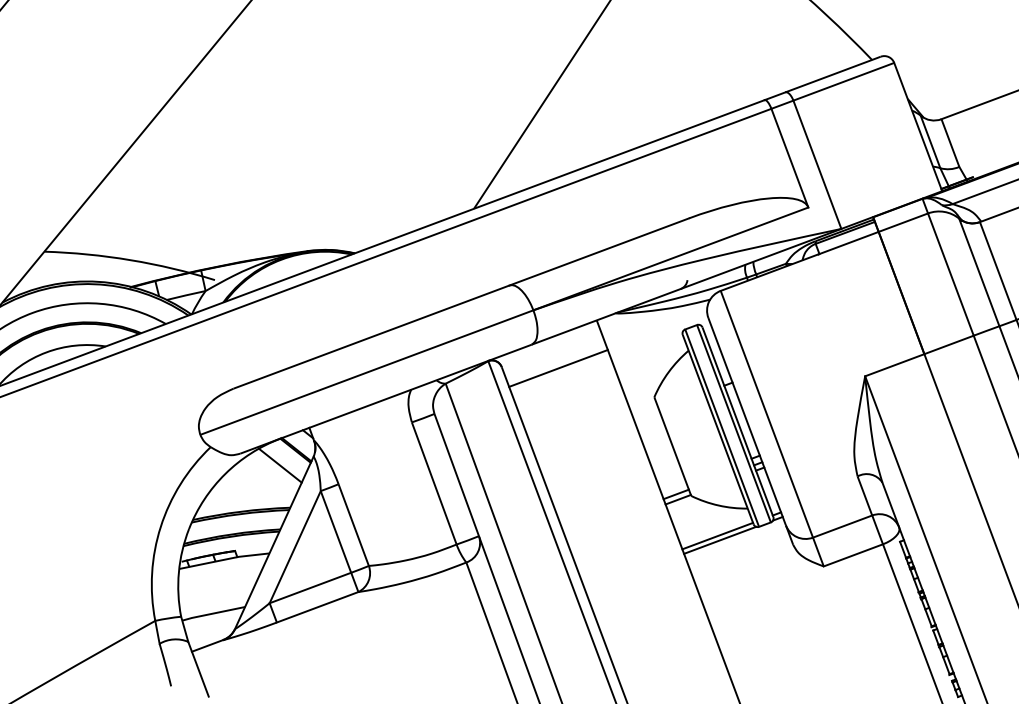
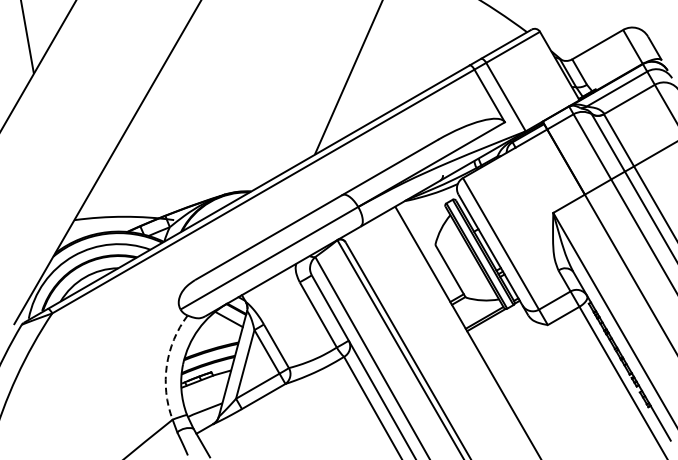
line: (557, 368) -> (377, 237), removed
arc: (160, 526) -> (166, 365), solid -> dashed

